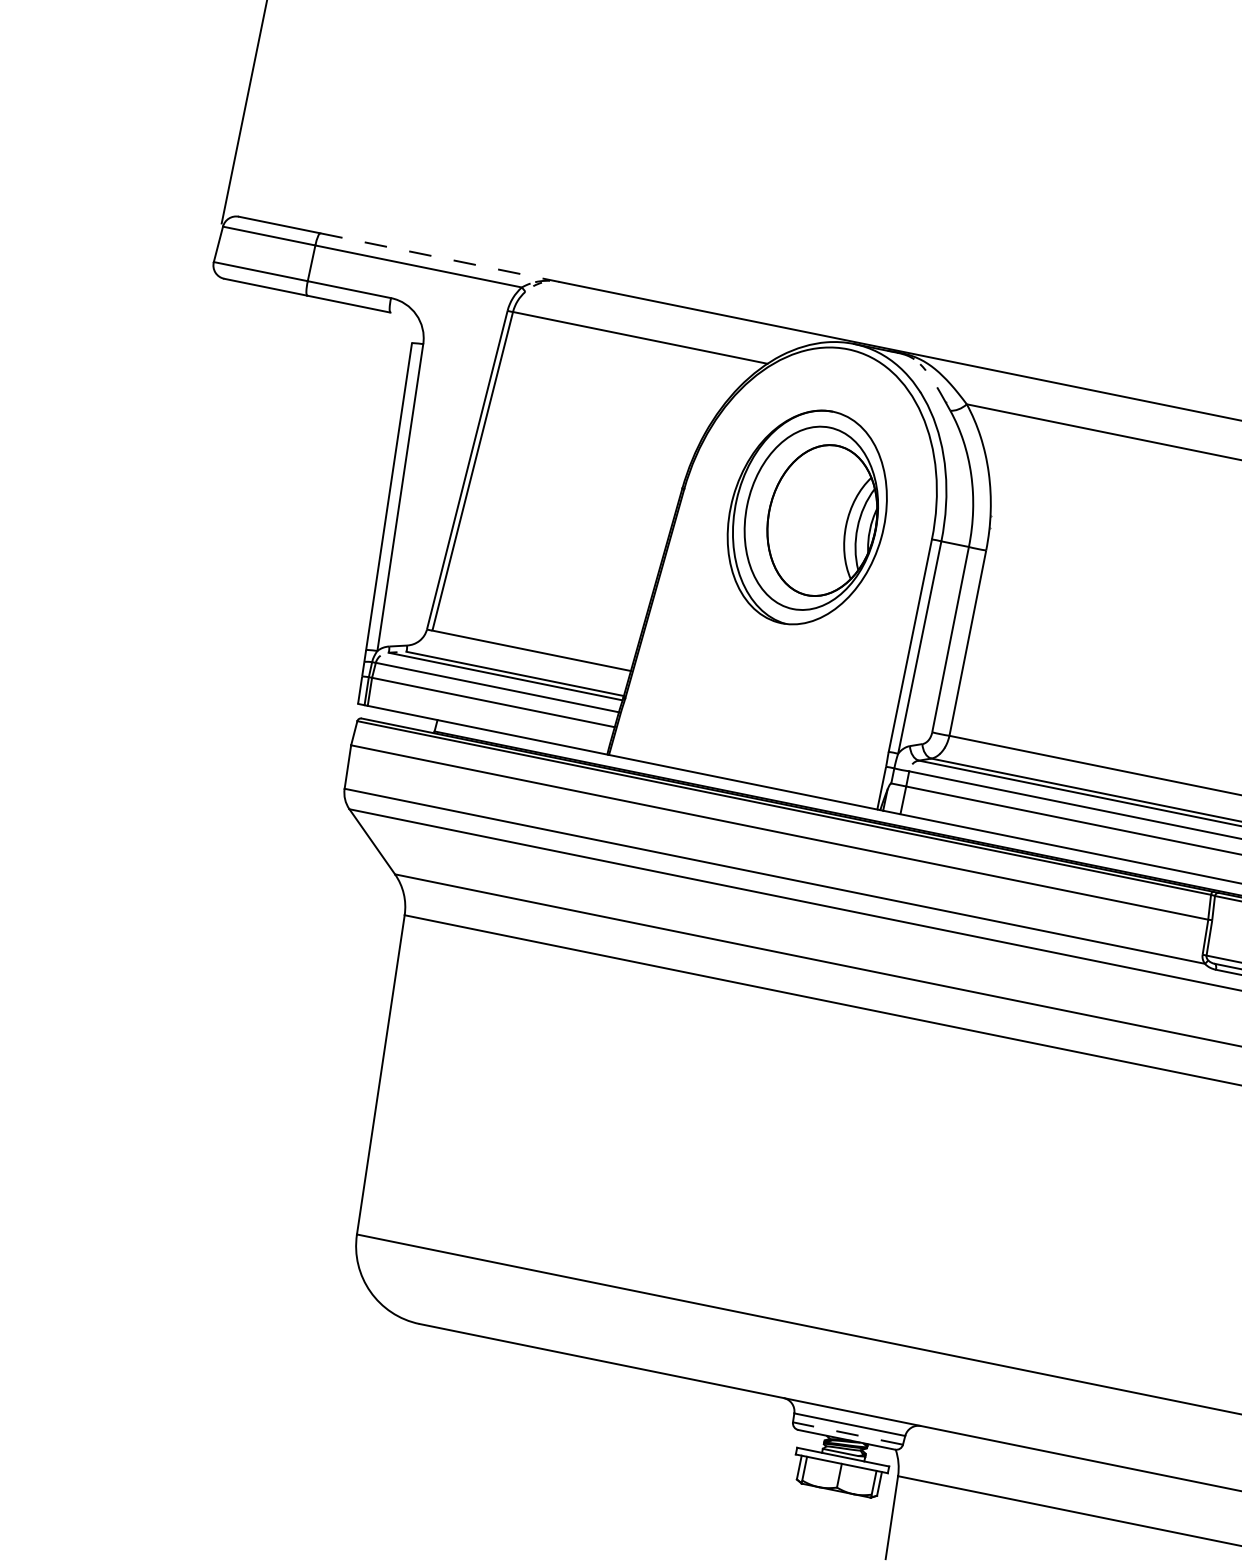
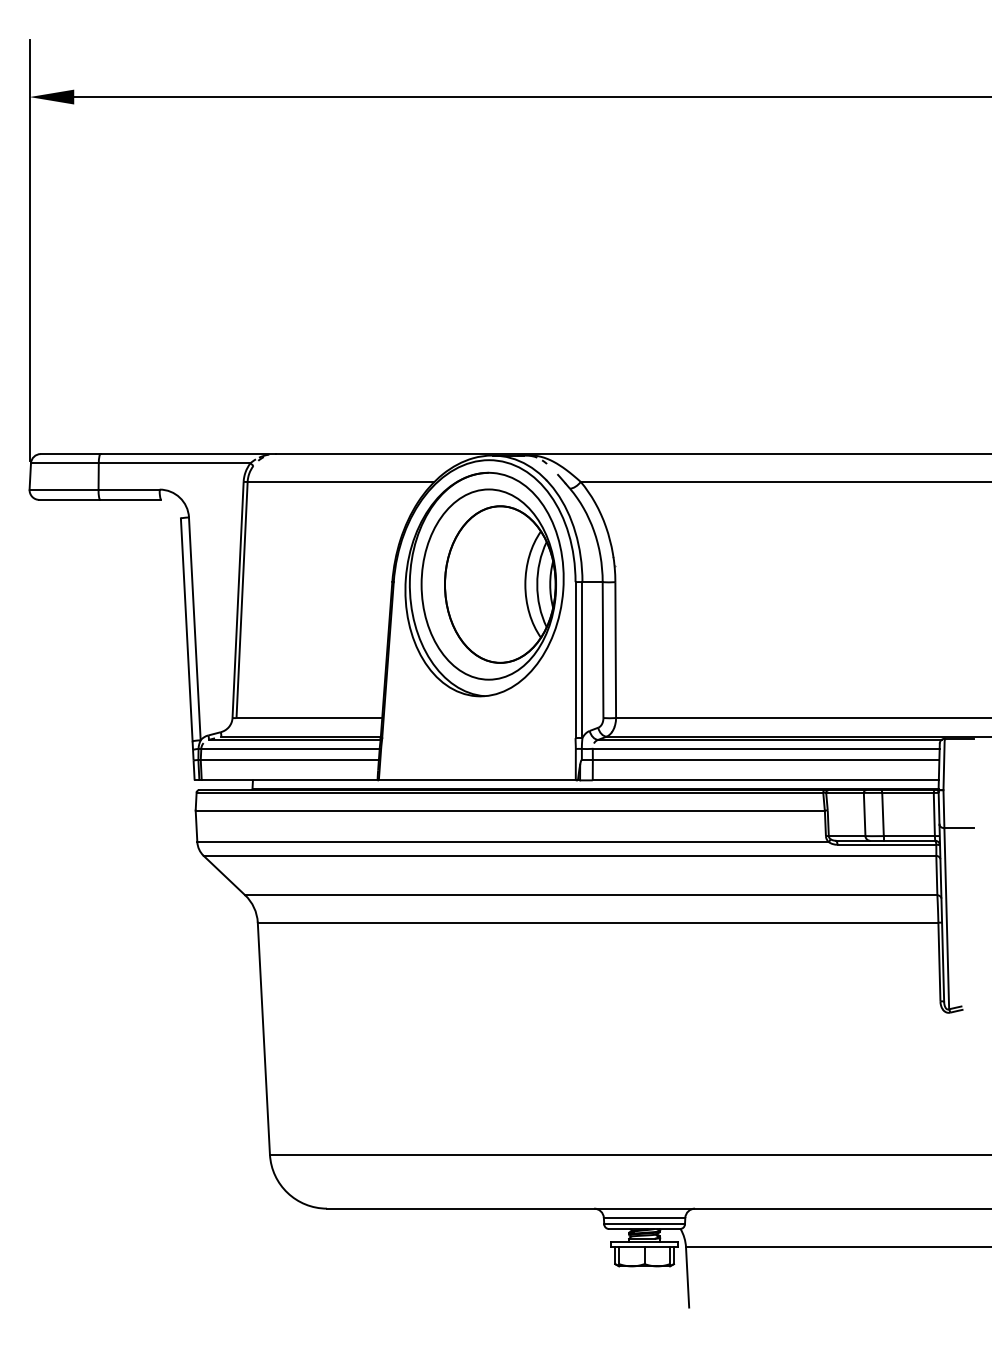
line: (440, 258) -> (188, 454), dashed -> solid
part: (807, 517) -> (484, 584), size x1.43
line: (847, 1433) -> (644, 1224), dashed -> solid

